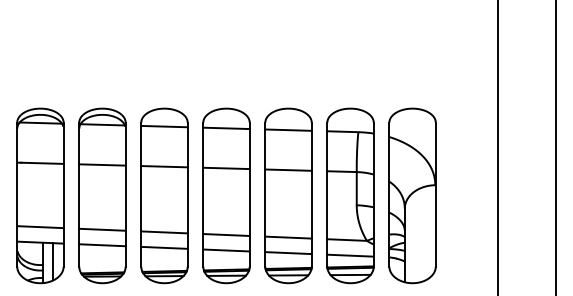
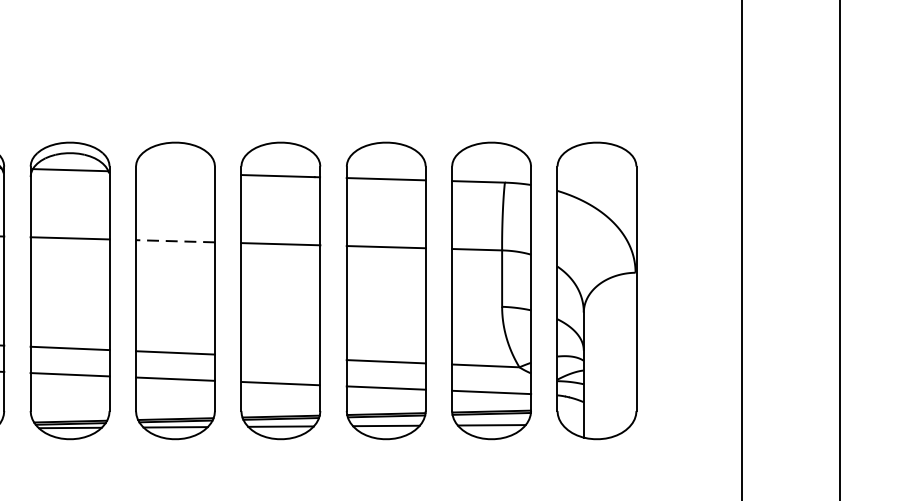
line: (164, 126) -> (175, 172), removed
line: (164, 166) -> (175, 240), solid -> dashed
line: (226, 234) -> (280, 356), removed

